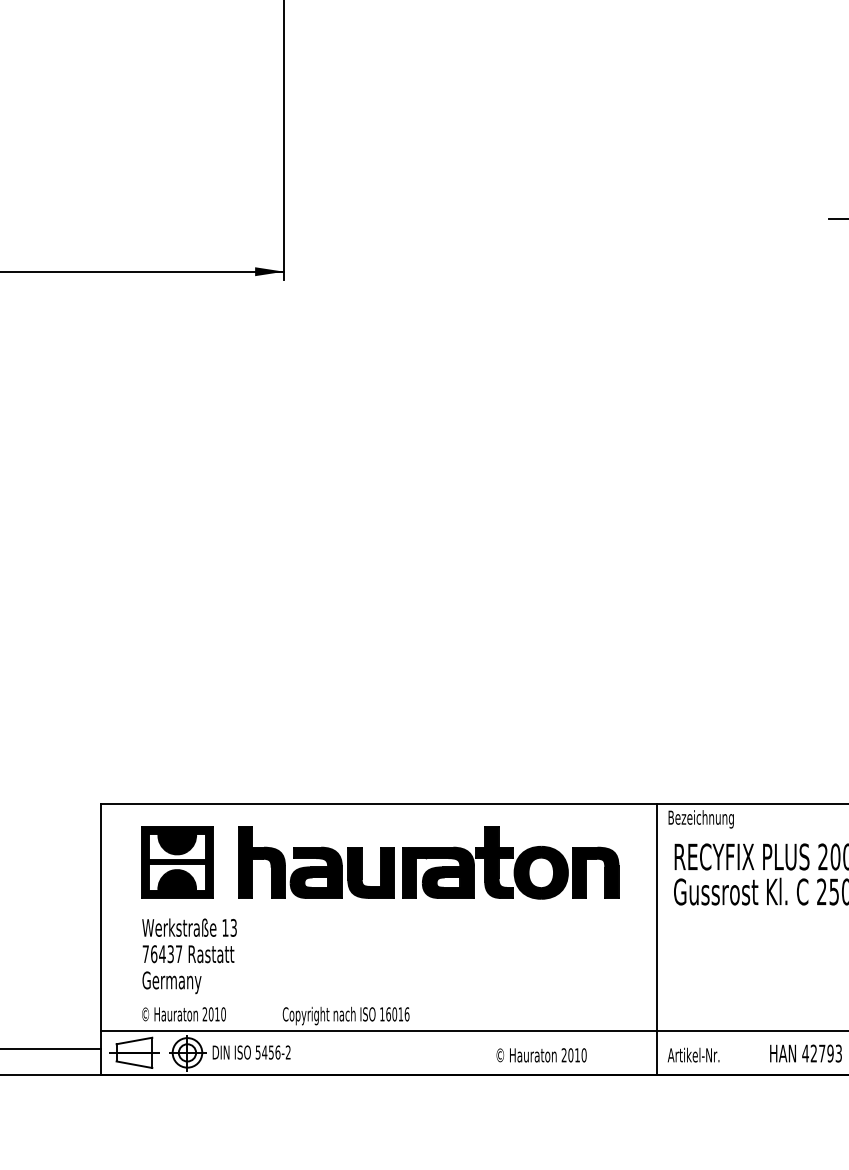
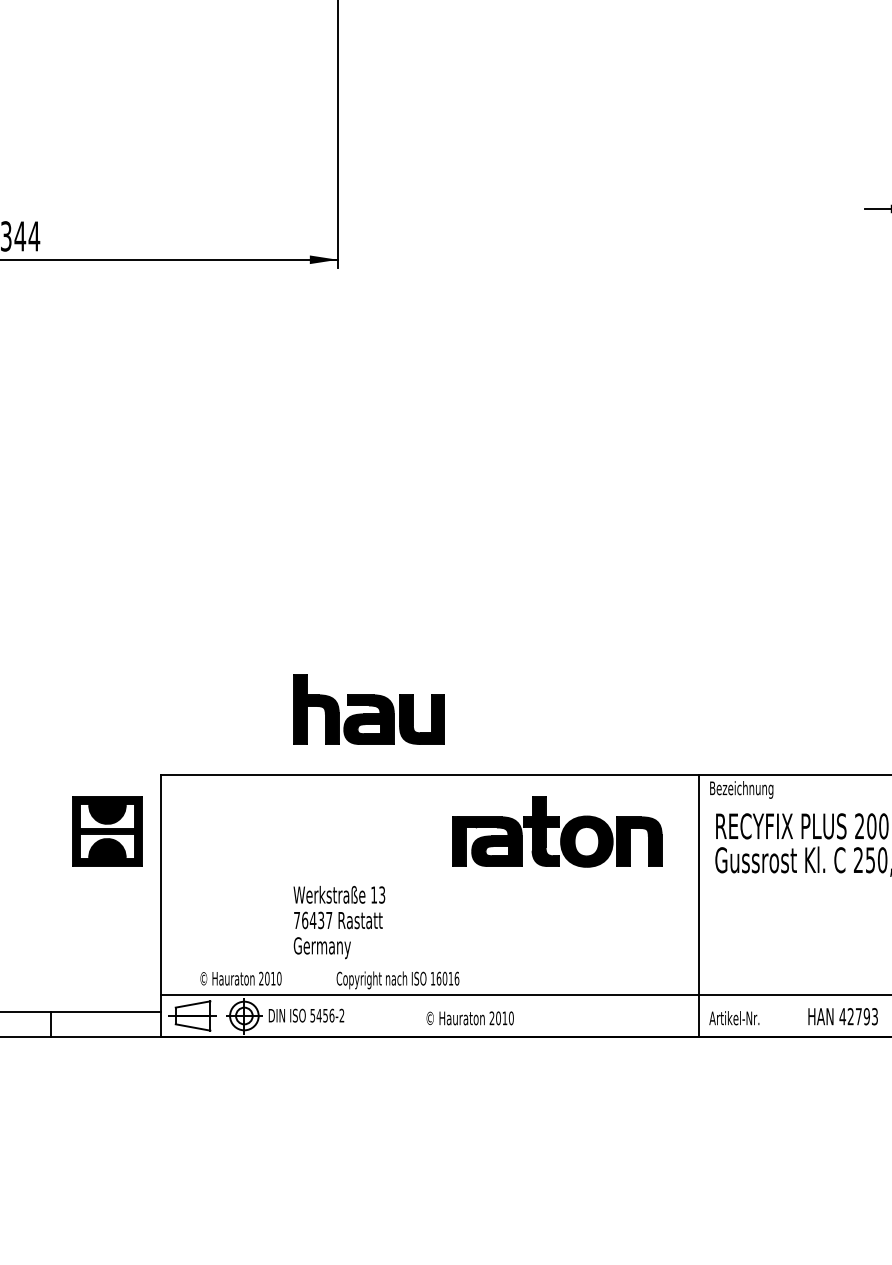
part: (177, 862) -> (107, 831), moved
part: (315, 862) -> (368, 709), moved
text: (189, 956) -> (339, 922), moved
text: (540, 1055) -> (469, 1018), moved

